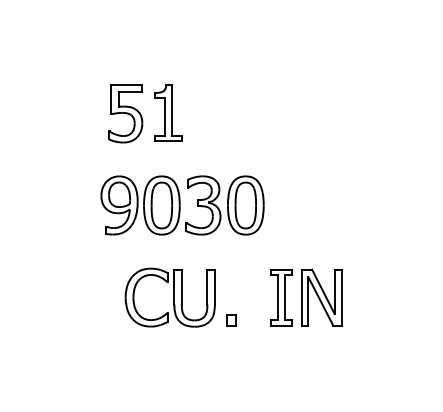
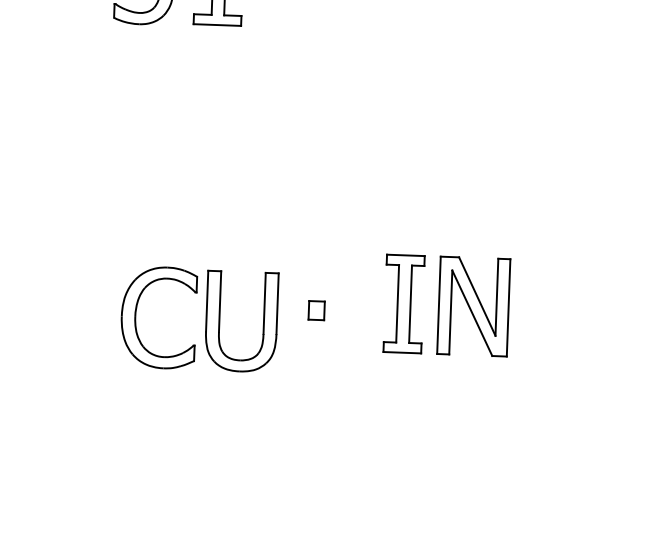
part: (182, 205) -> (237, 137), removed
part: (169, 297) -> (198, 318), moved
part: (231, 320) -> (316, 311), moved

